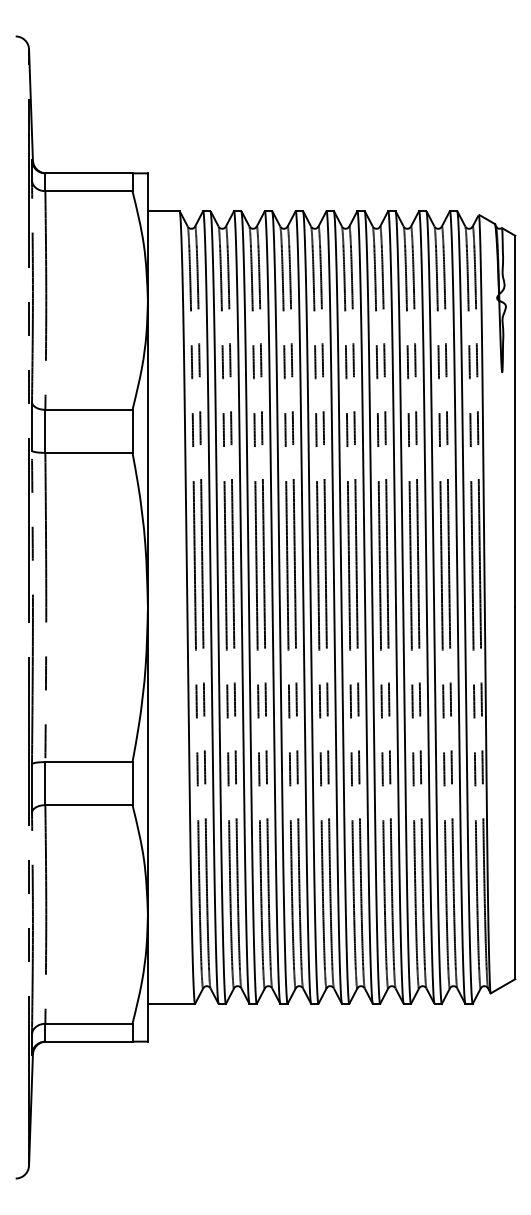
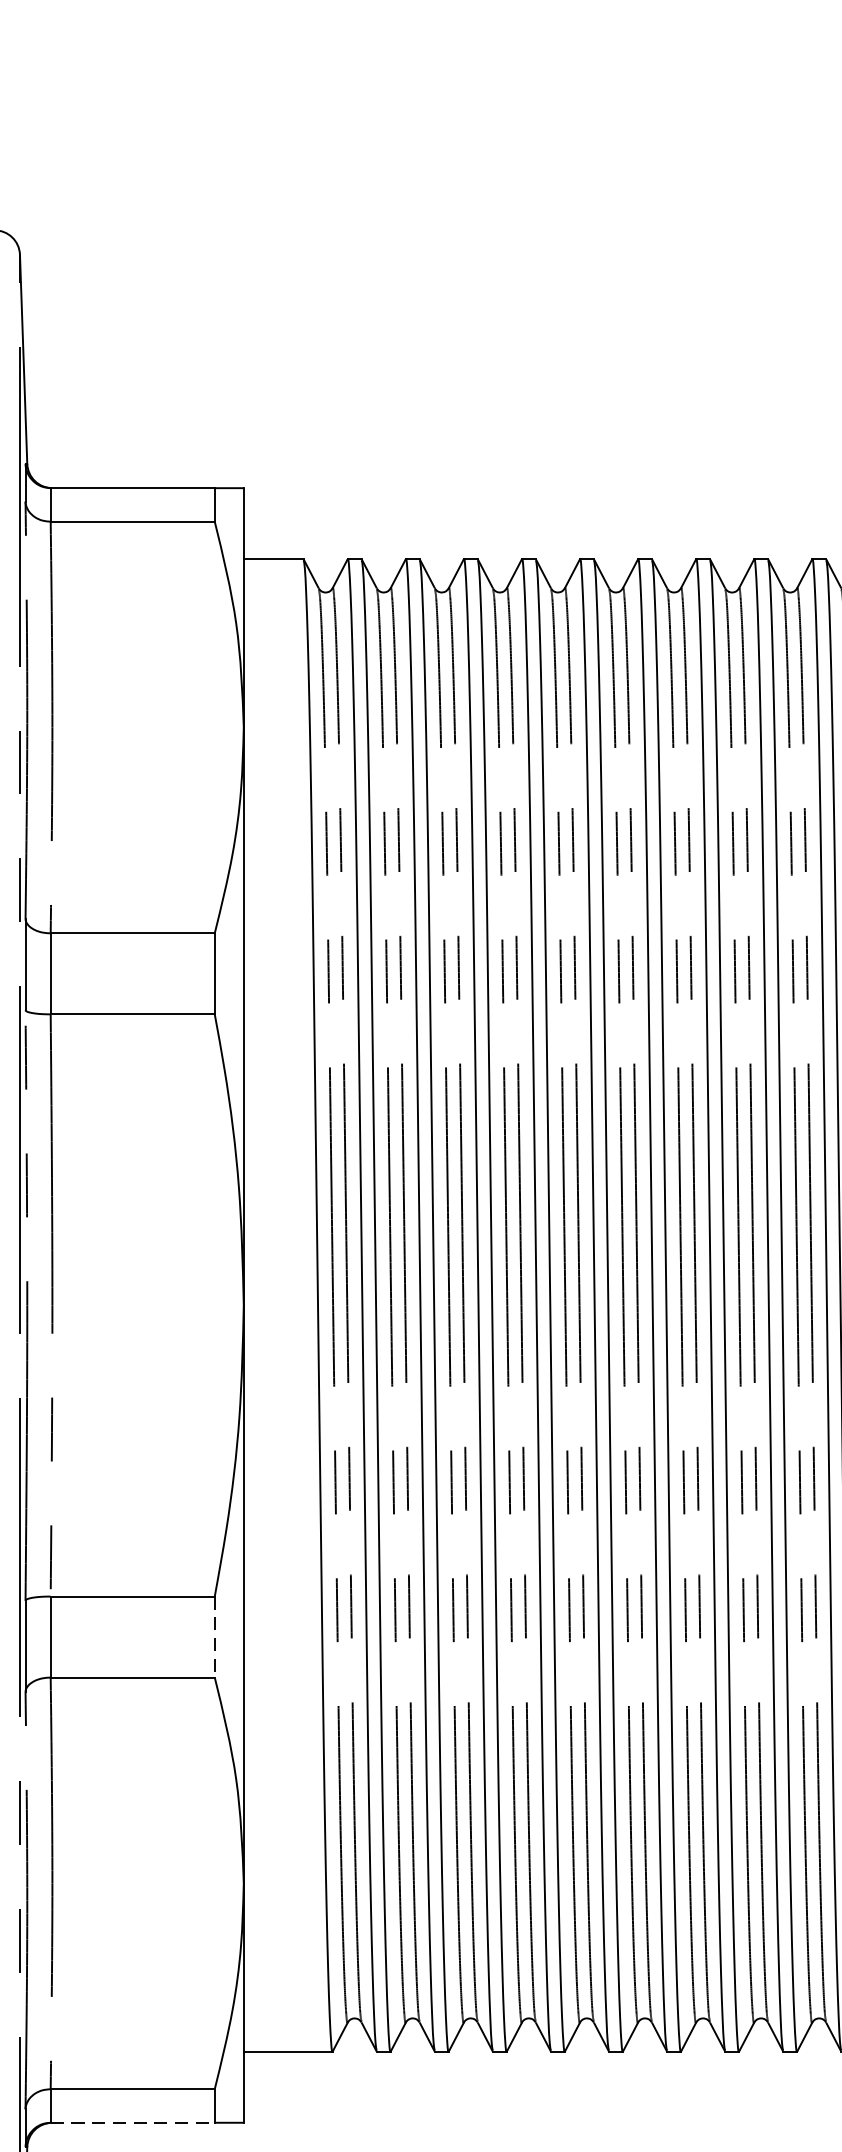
line: (132, 783) -> (214, 1636), solid -> dashed
line: (88, 1041) -> (131, 2122), solid -> dashed

